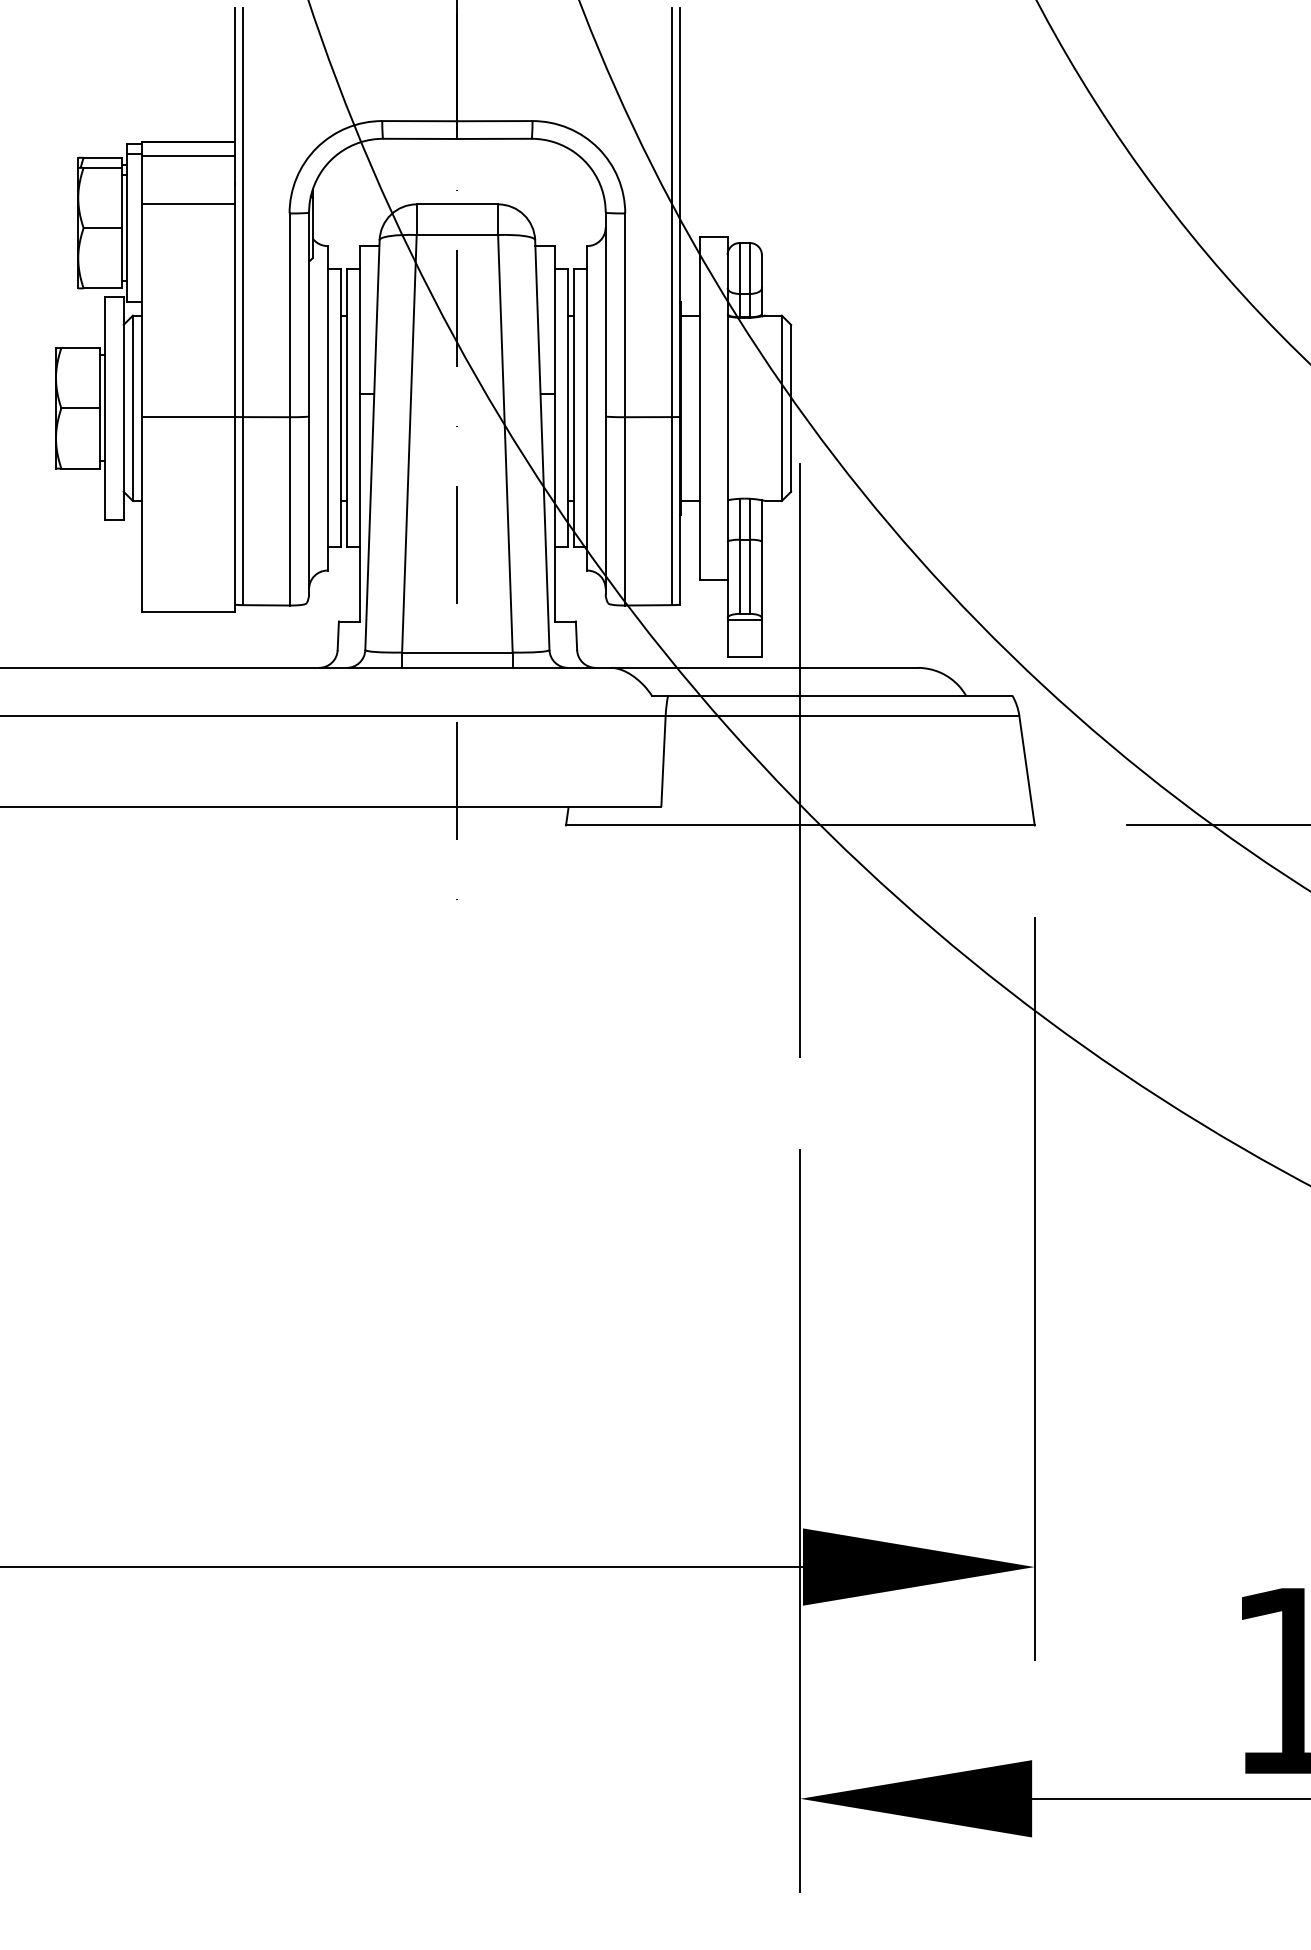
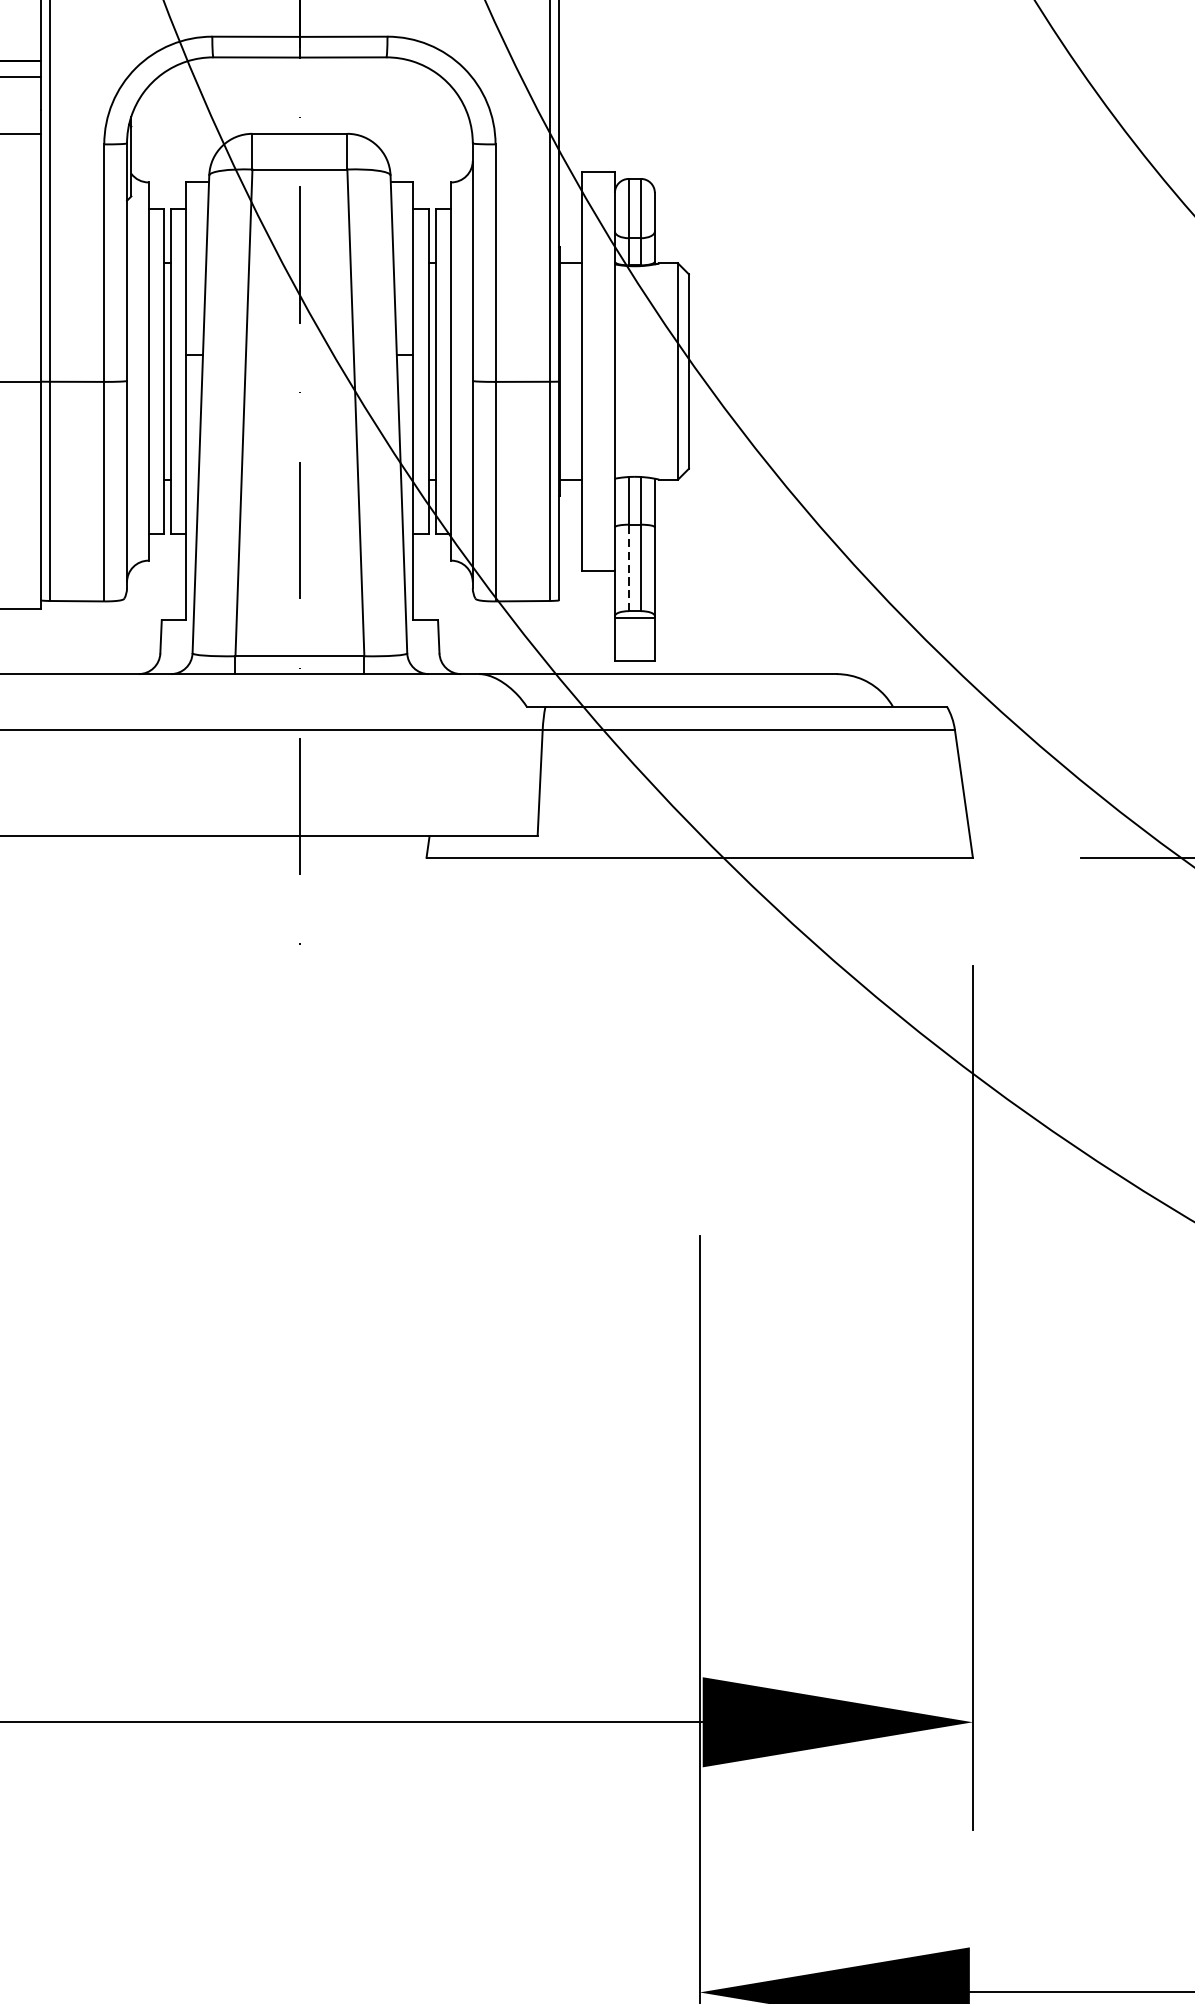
line: (739, 576) -> (628, 567), solid -> dashed
line: (800, 760) -> (699, 782), removed

